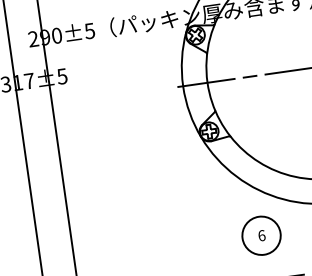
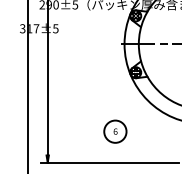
part: (261, 235) -> (115, 131), moved

